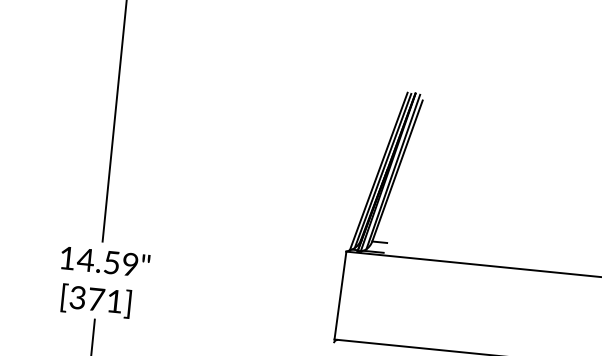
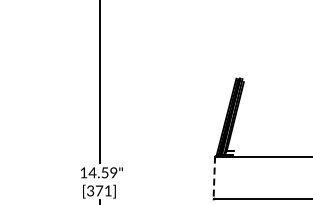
line: (340, 297) -> (214, 178), solid -> dashed

